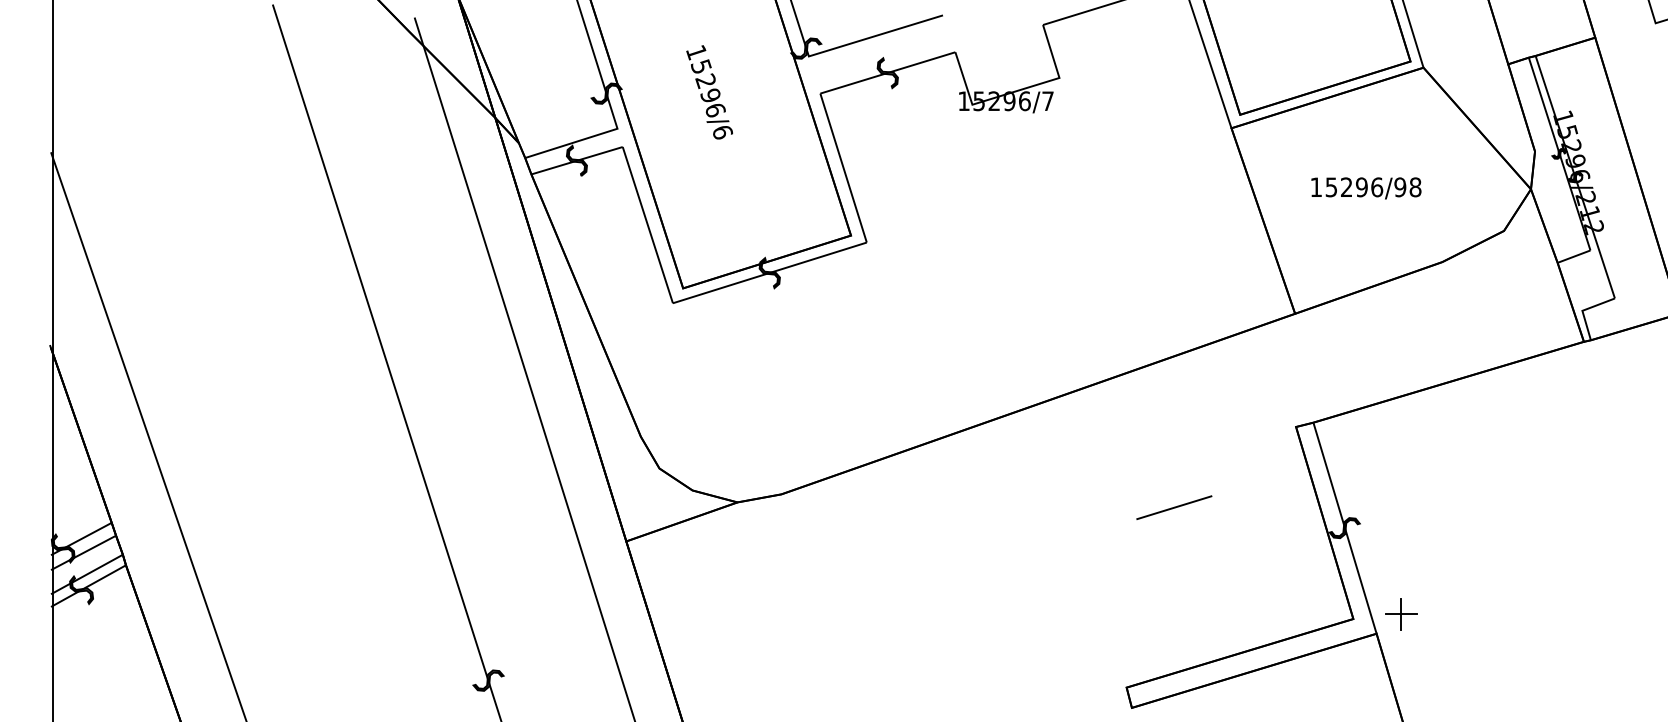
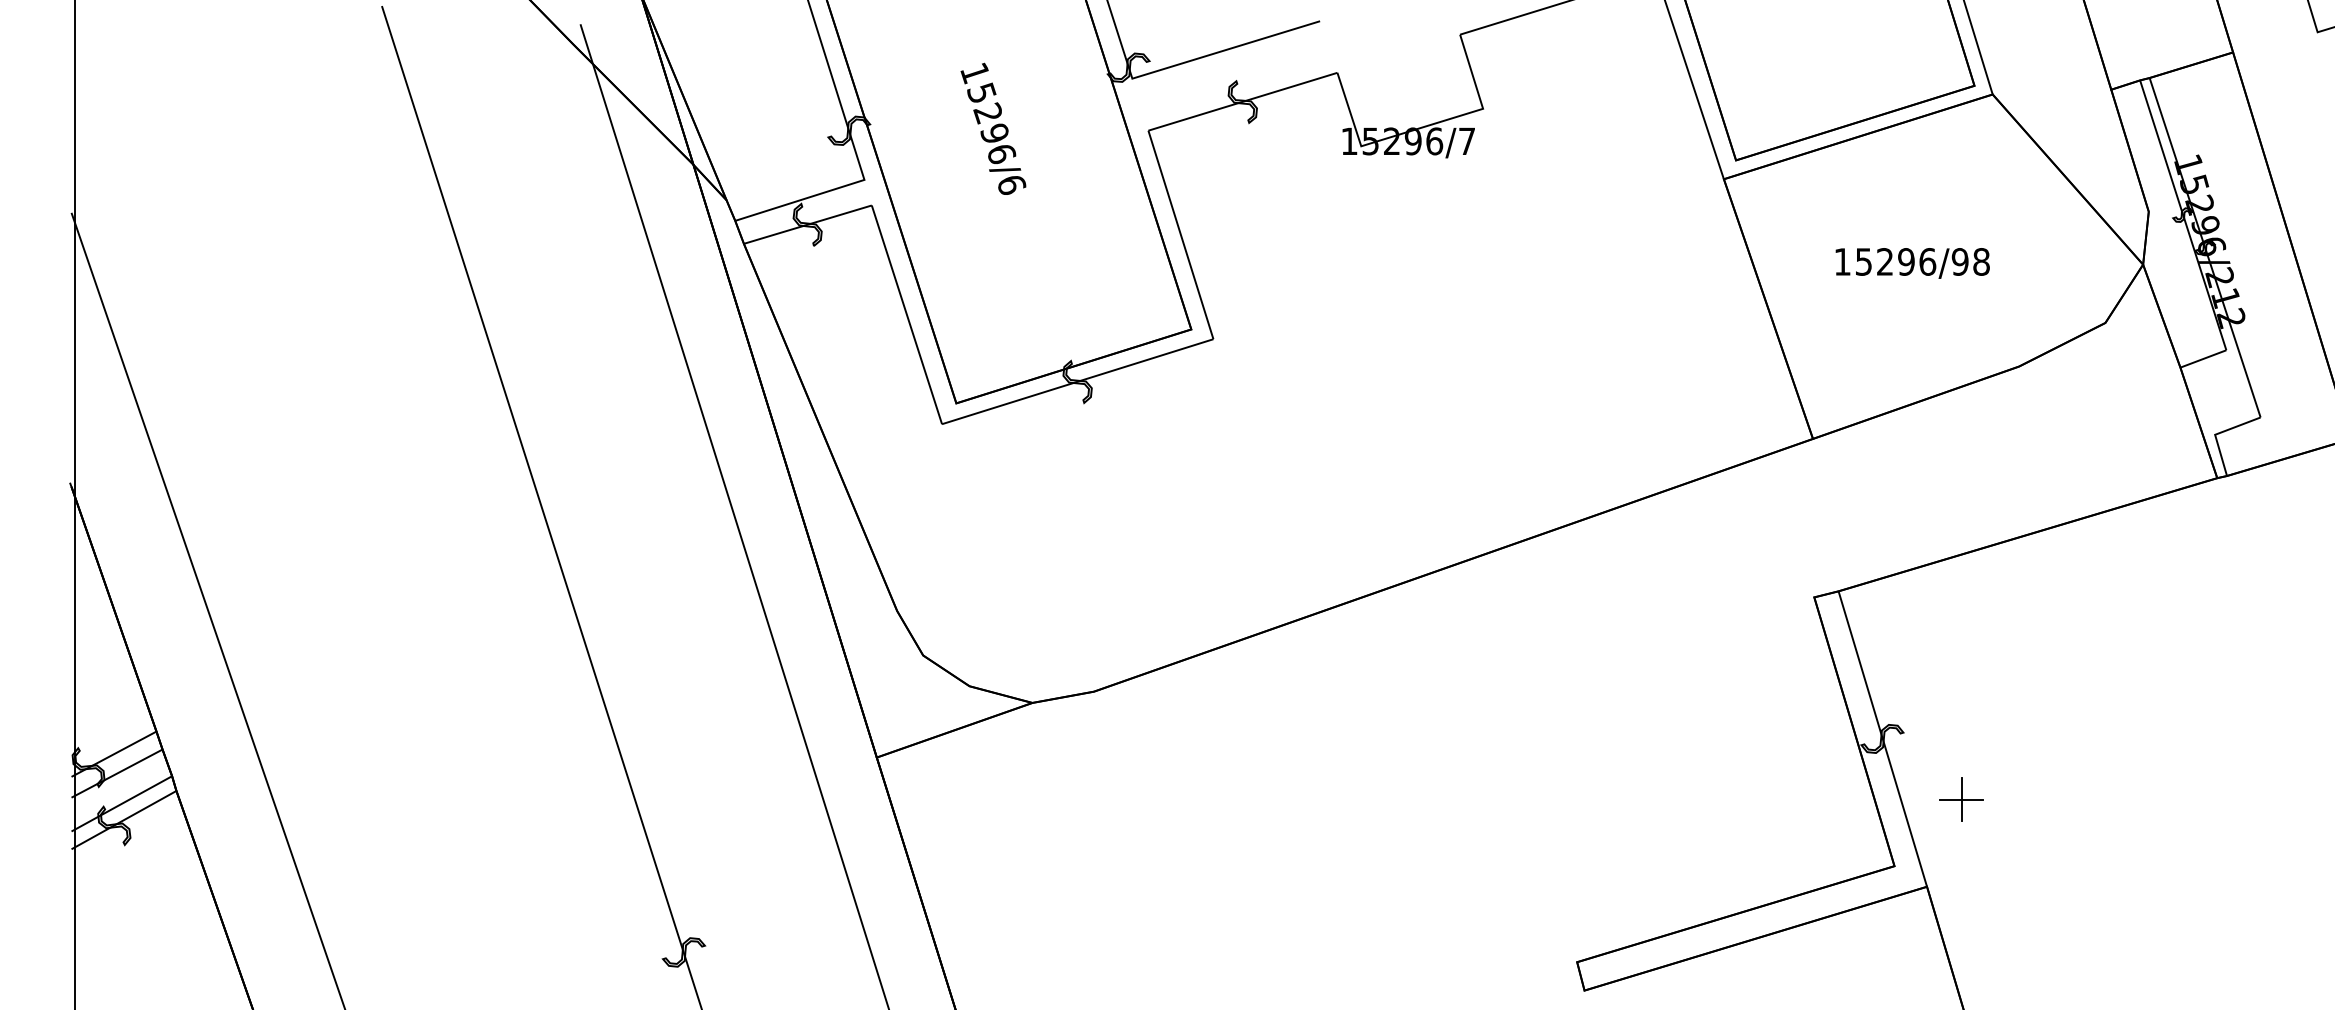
line: (1174, 507) -> (1643, 710), removed
part: (1401, 614) -> (1961, 799), moved

